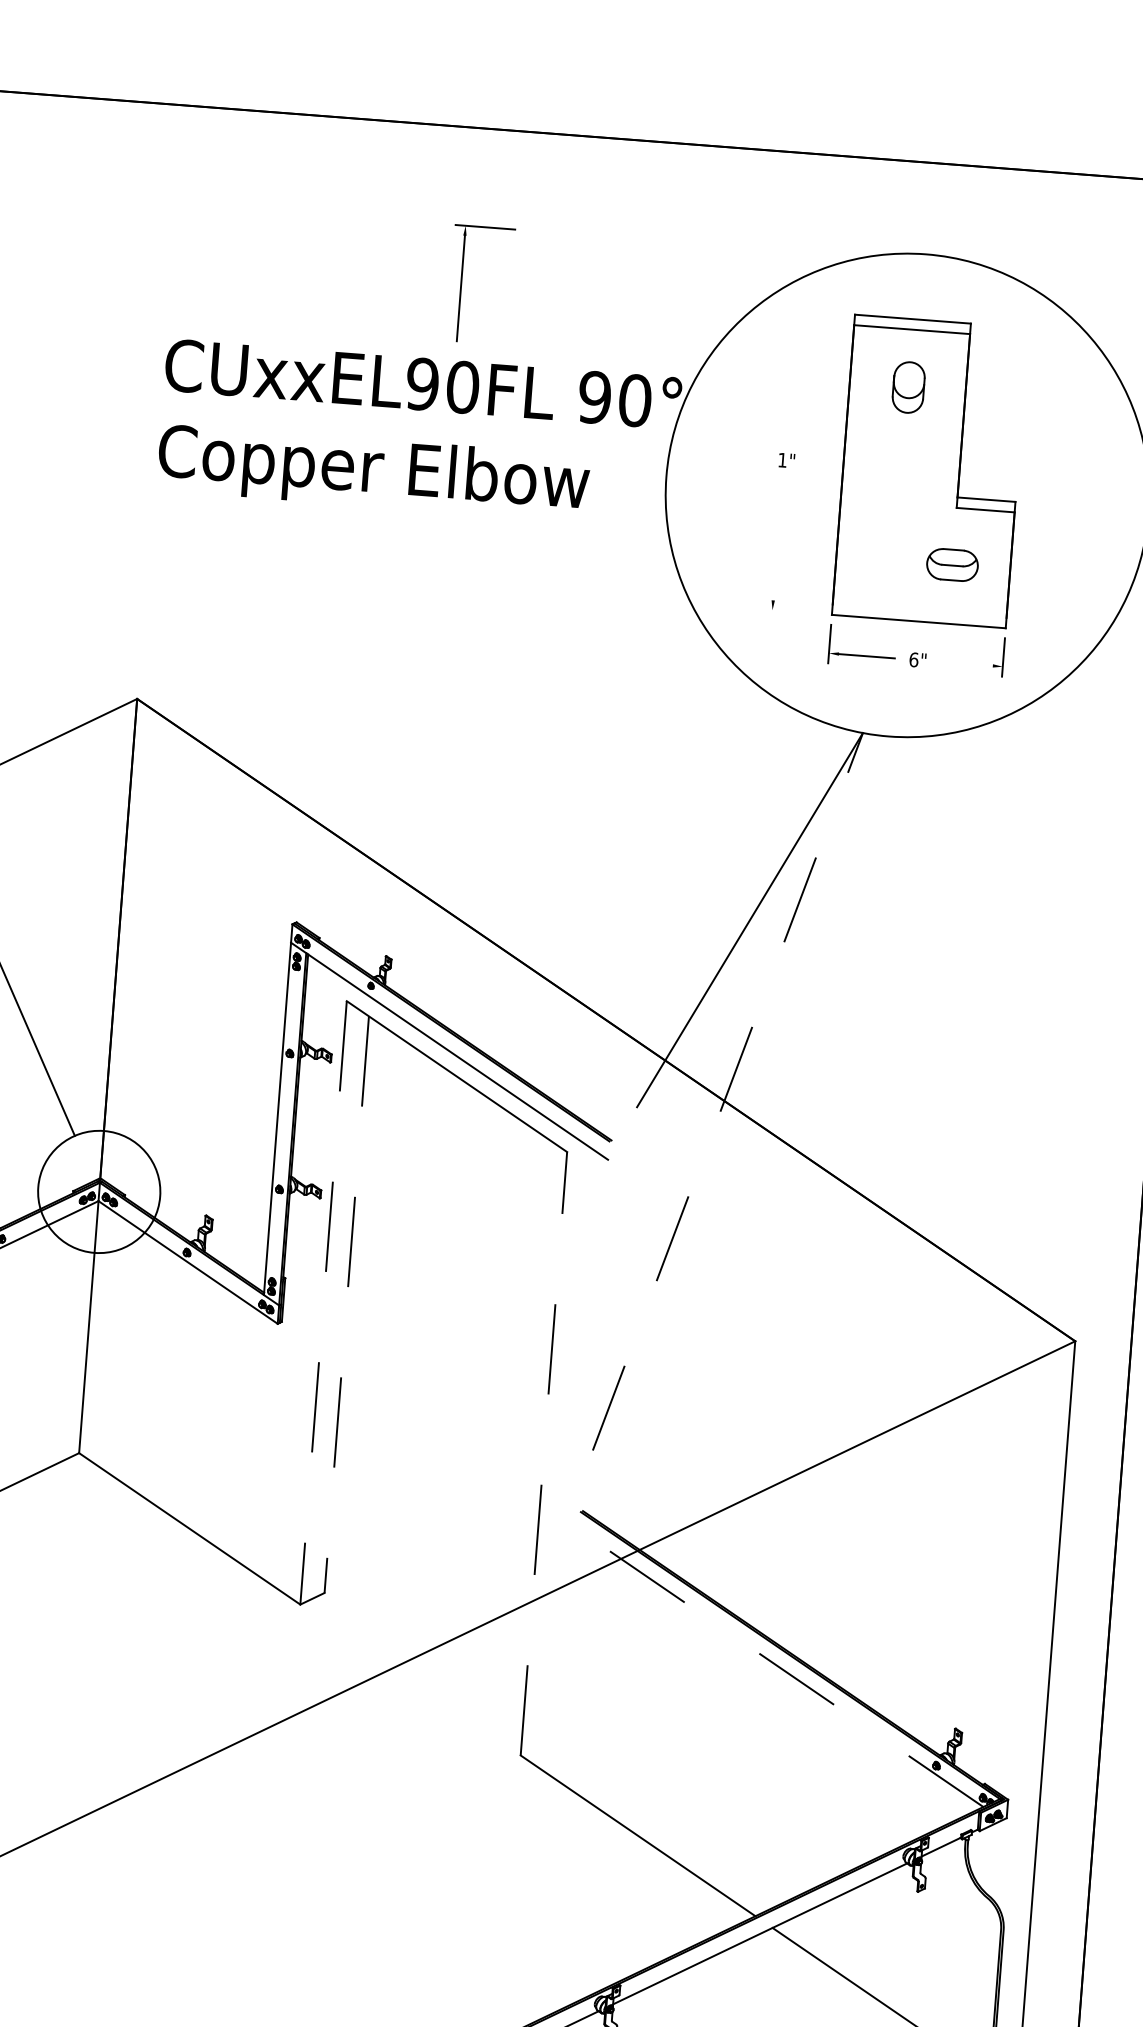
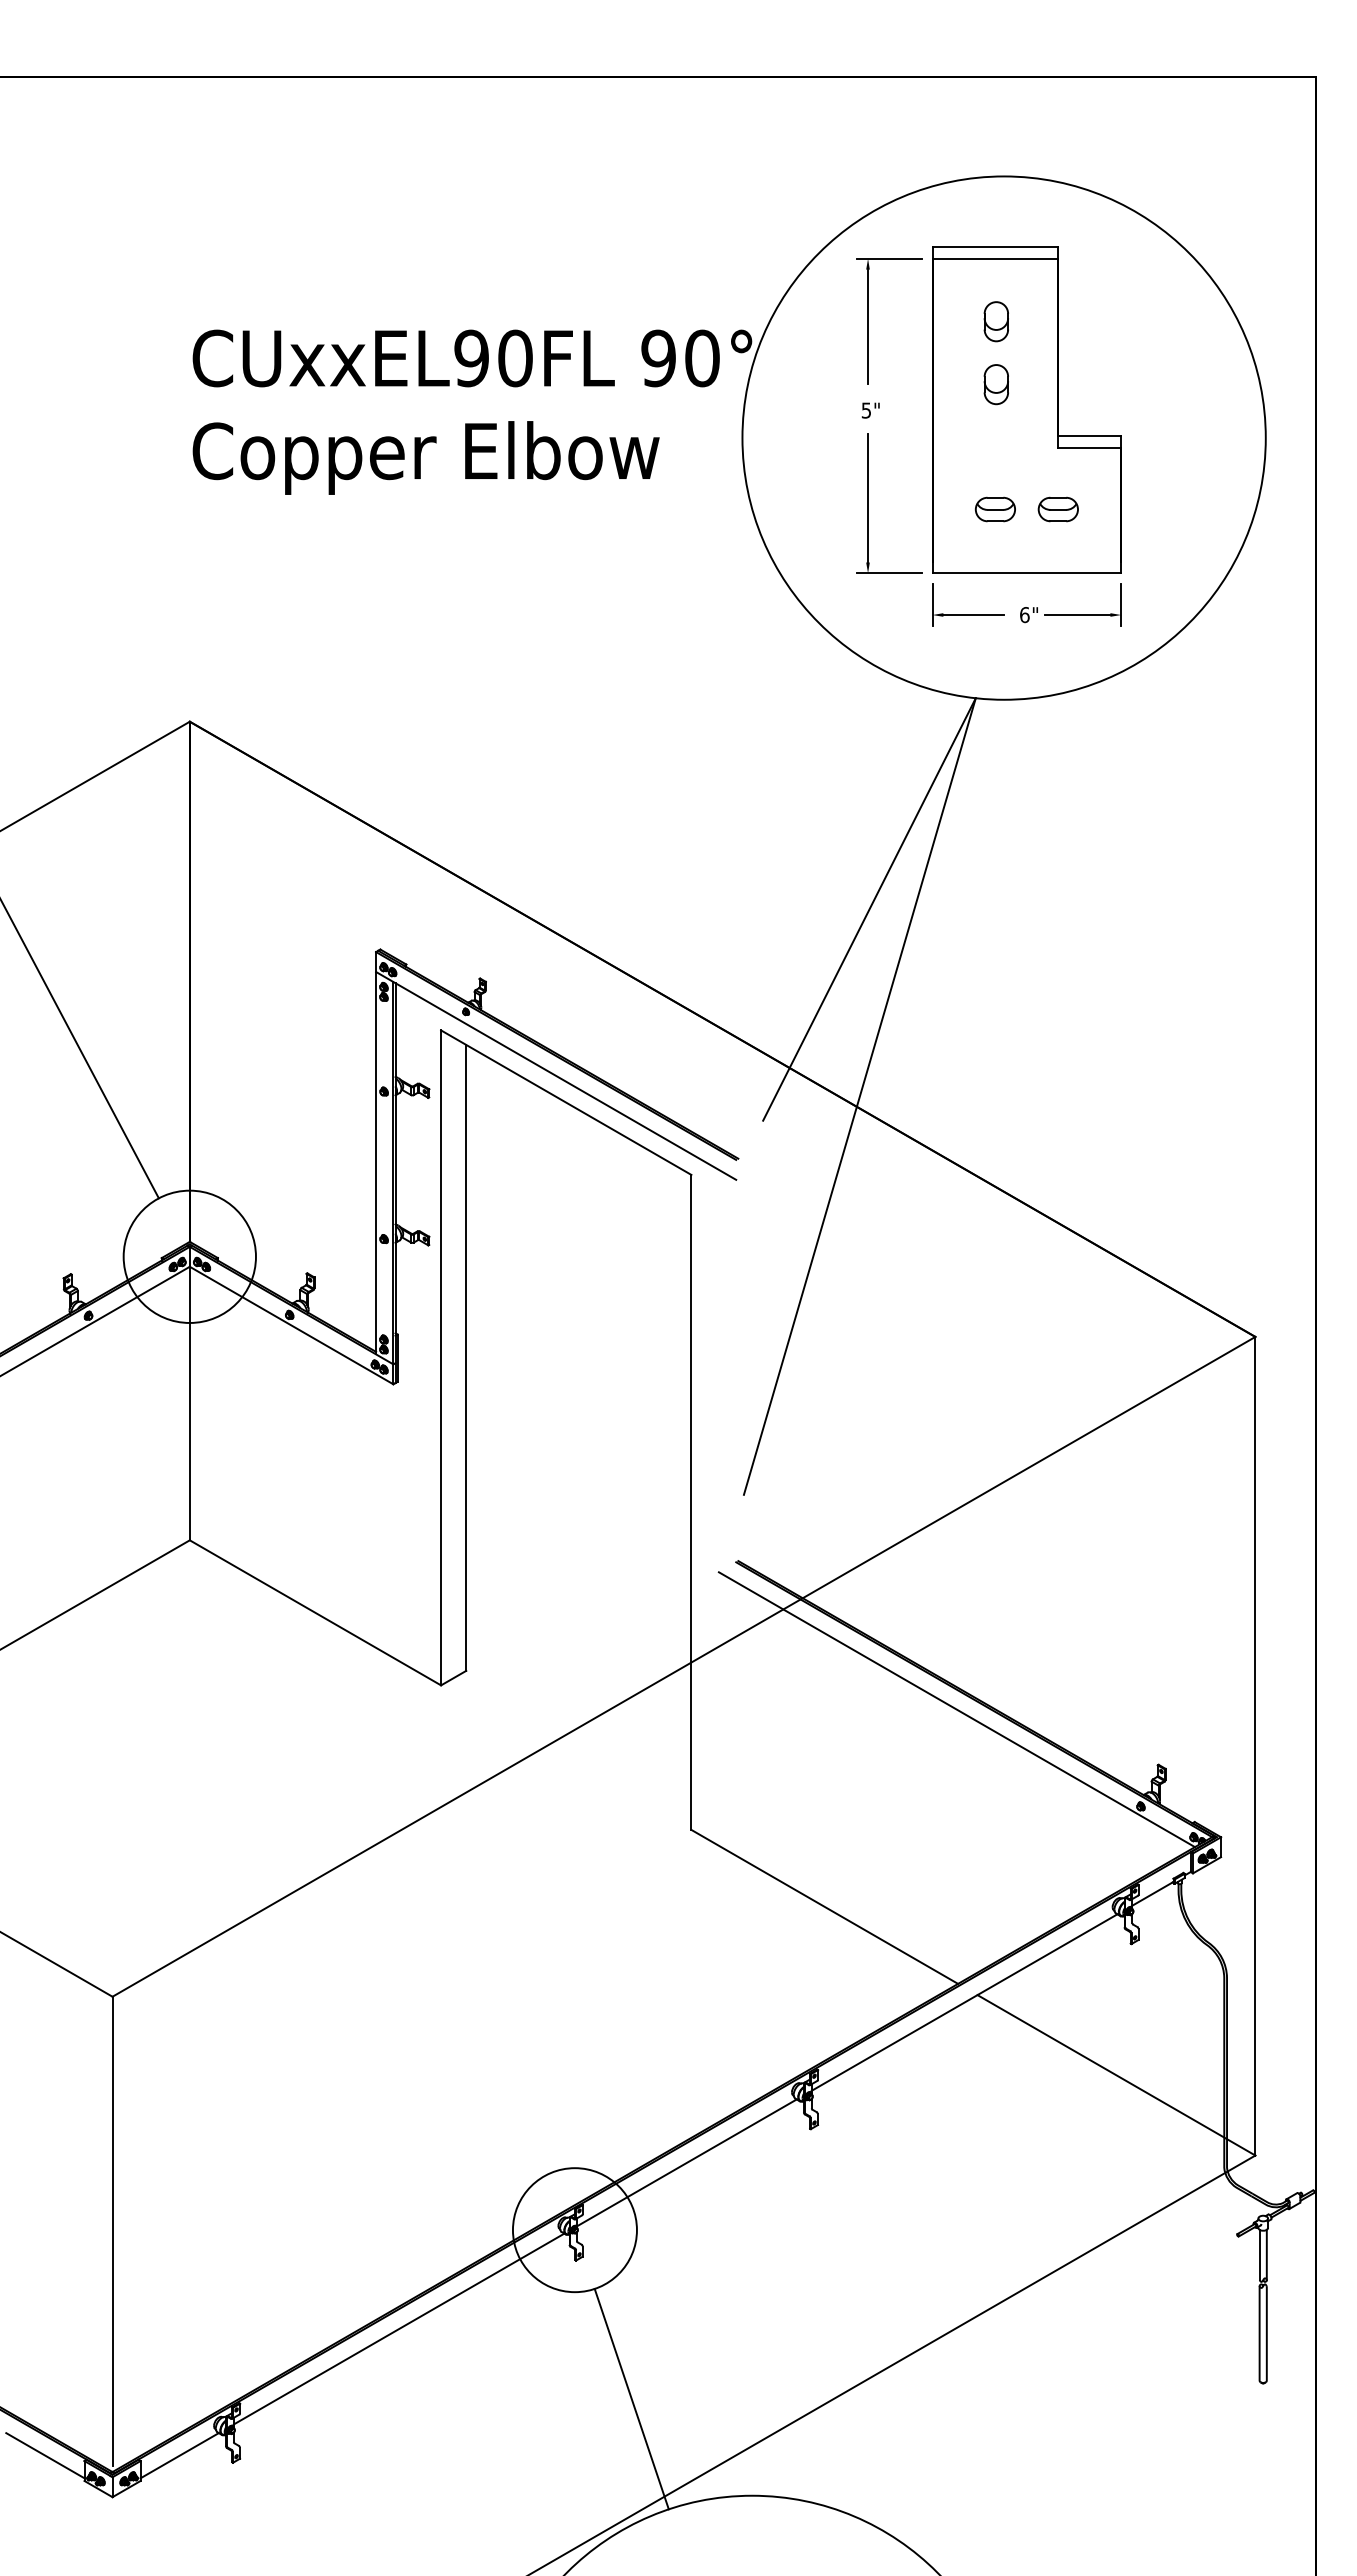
part: (461, 283) -> (868, 321), moved
part: (907, 387) -> (995, 321), size x0.71
part: (903, 445) -> (995, 384), added
text: (781, 460) -> (865, 410), 1" -> 5"
line: (778, 541) -> (868, 498), added
part: (893, 560) -> (994, 509), added
part: (951, 564) -> (1057, 509), size x0.71
line: (792, 612) -> (889, 573), added
line: (962, 664) -> (1077, 615), added
line: (727, 1091) -> (859, 1096), dashed -> solid
line: (323, 1303) -> (441, 1358), dashed -> solid
line: (347, 1304) -> (466, 1357), dashed -> solid
line: (544, 1452) -> (691, 1501), dashed -> solid
line: (773, 1663) -> (956, 1709), dashed -> solid

